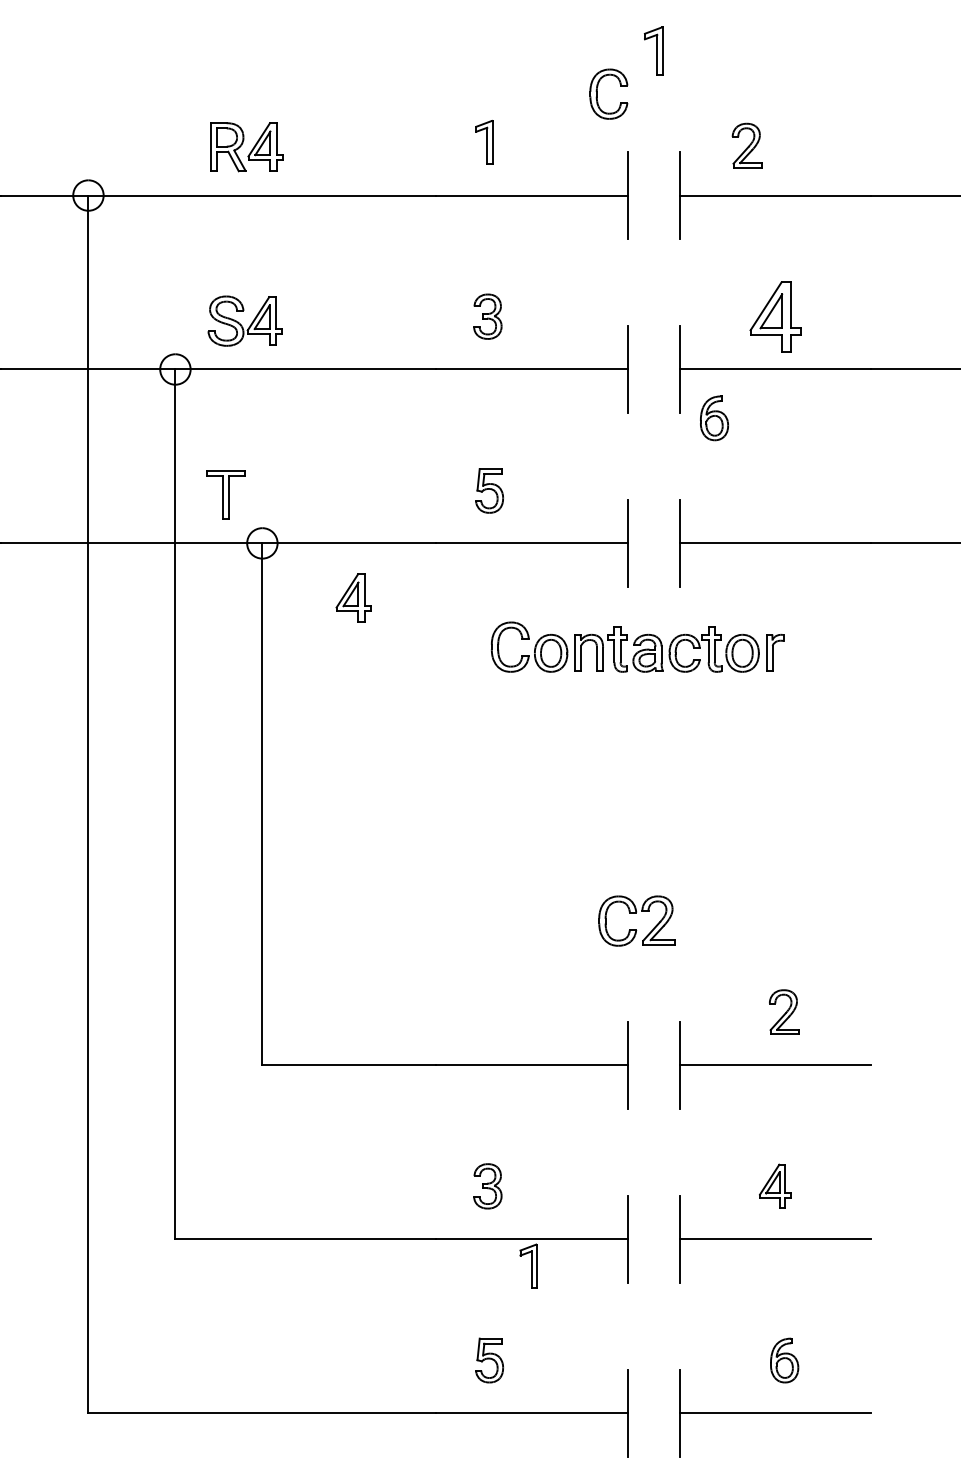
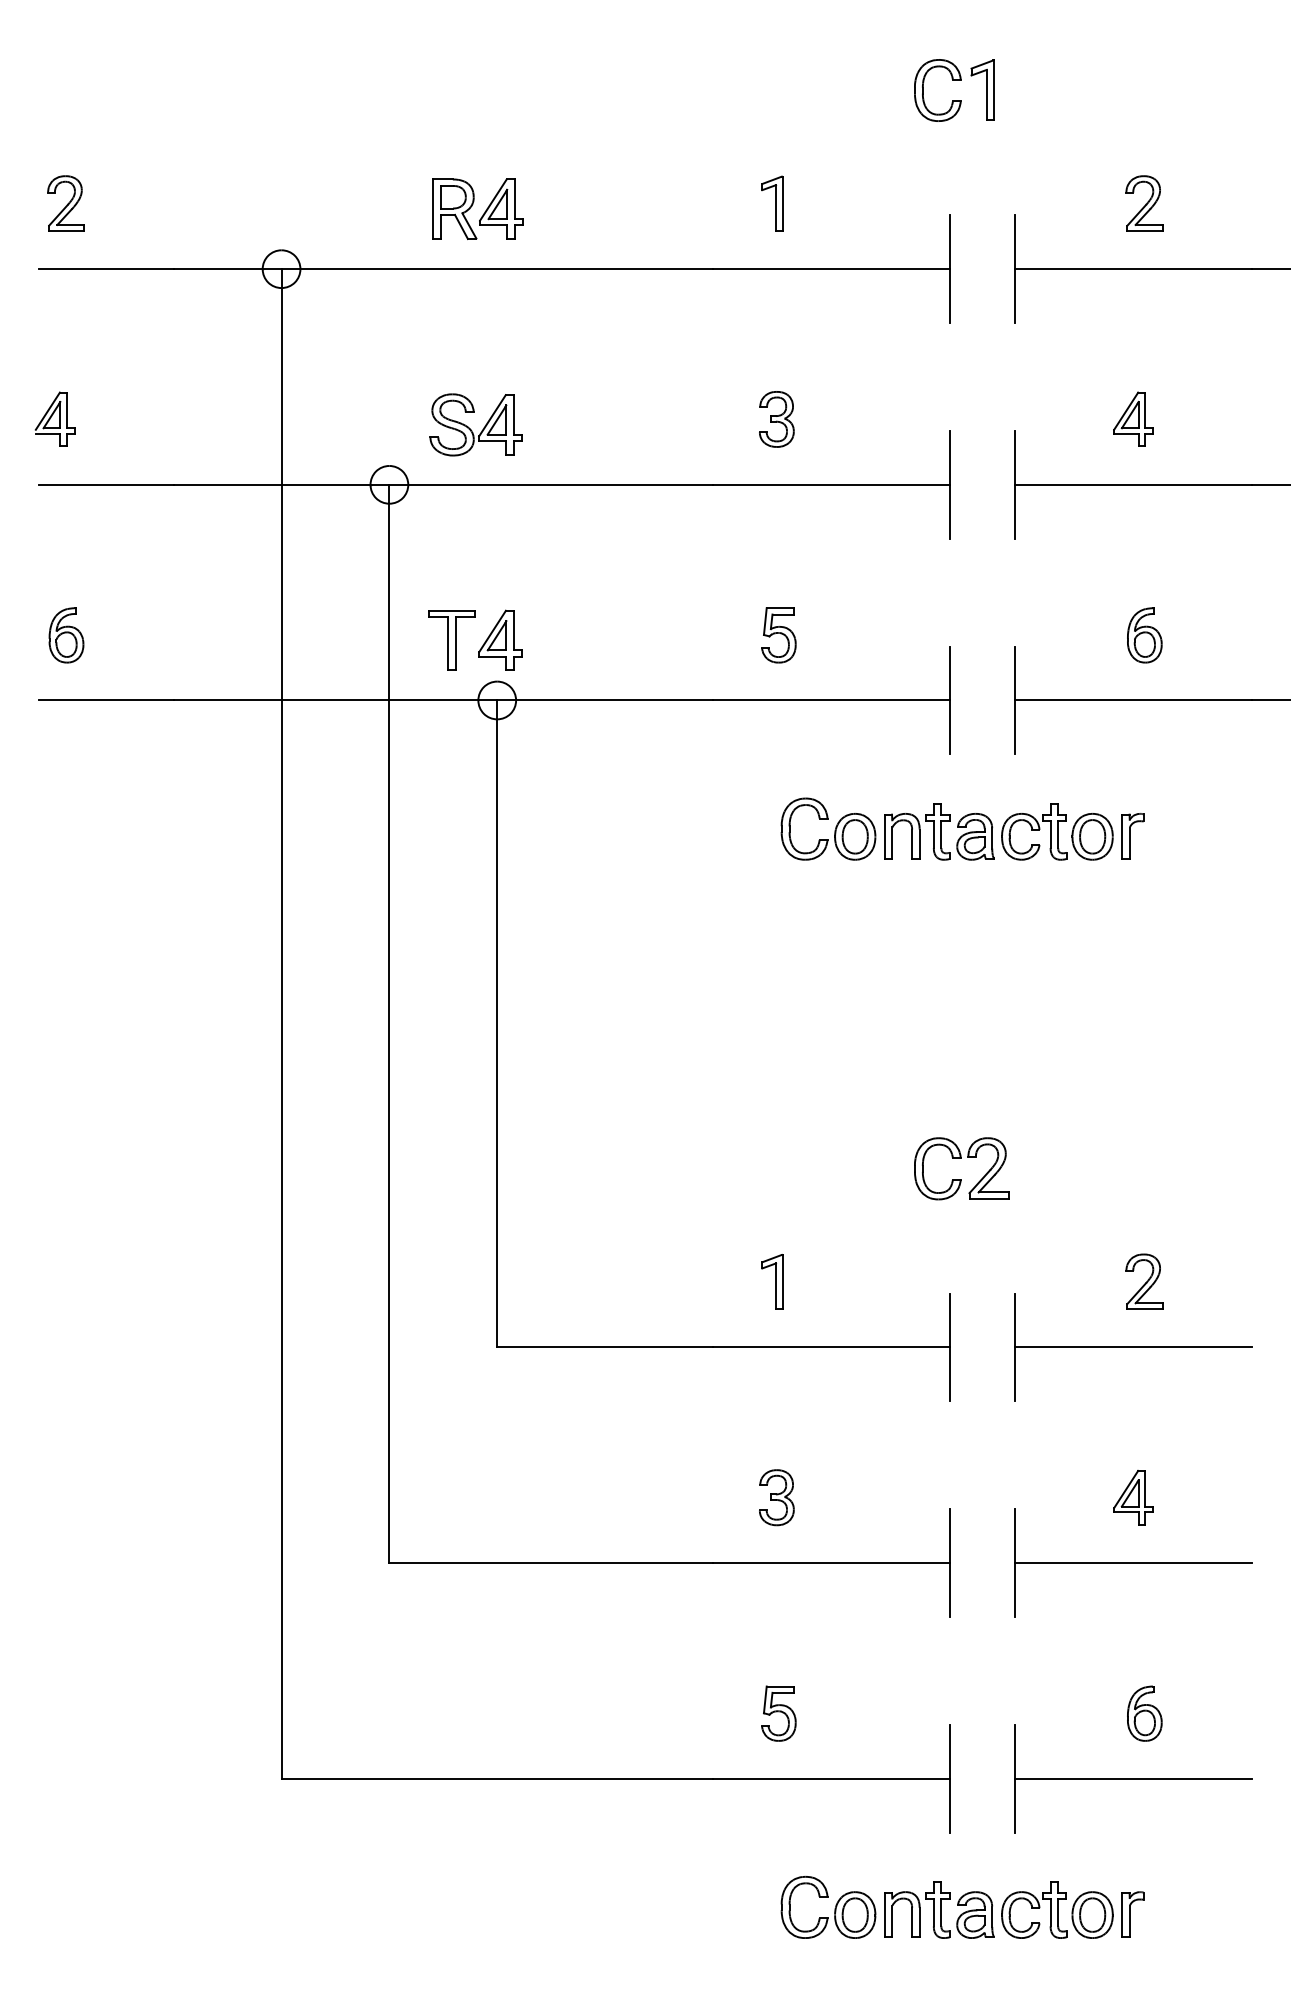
part: (597, 94) -> (923, 90), moved
part: (747, 145) -> (1144, 203), moved
part: (775, 315) -> (1133, 418), size x0.62
part: (714, 418) -> (1144, 635), moved
part: (353, 597) -> (500, 639), moved
part: (528, 1266) -> (772, 1281), moved

